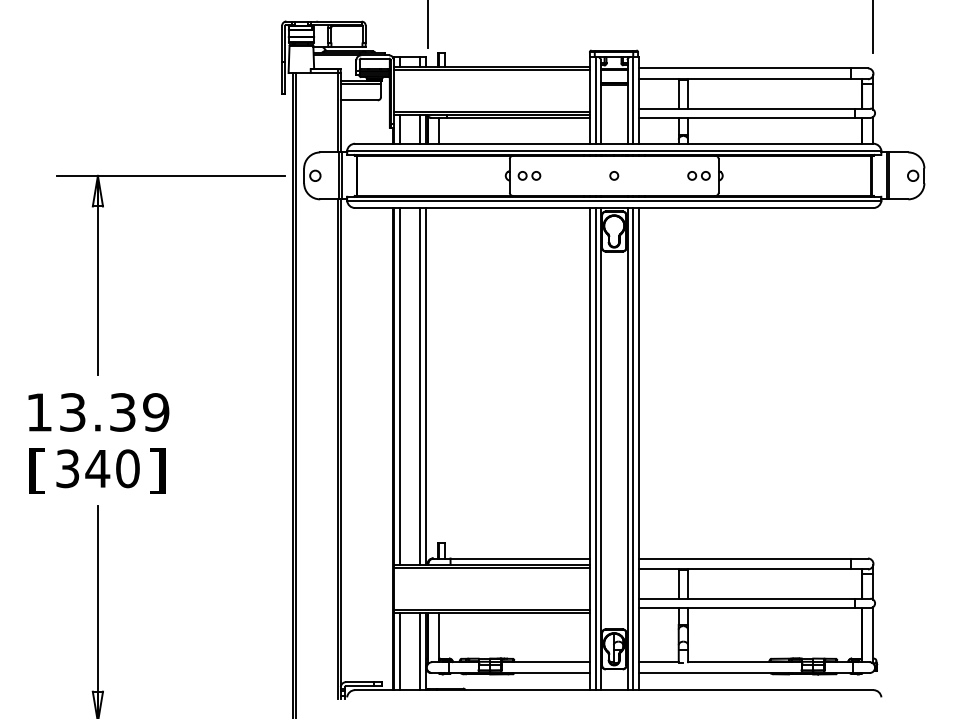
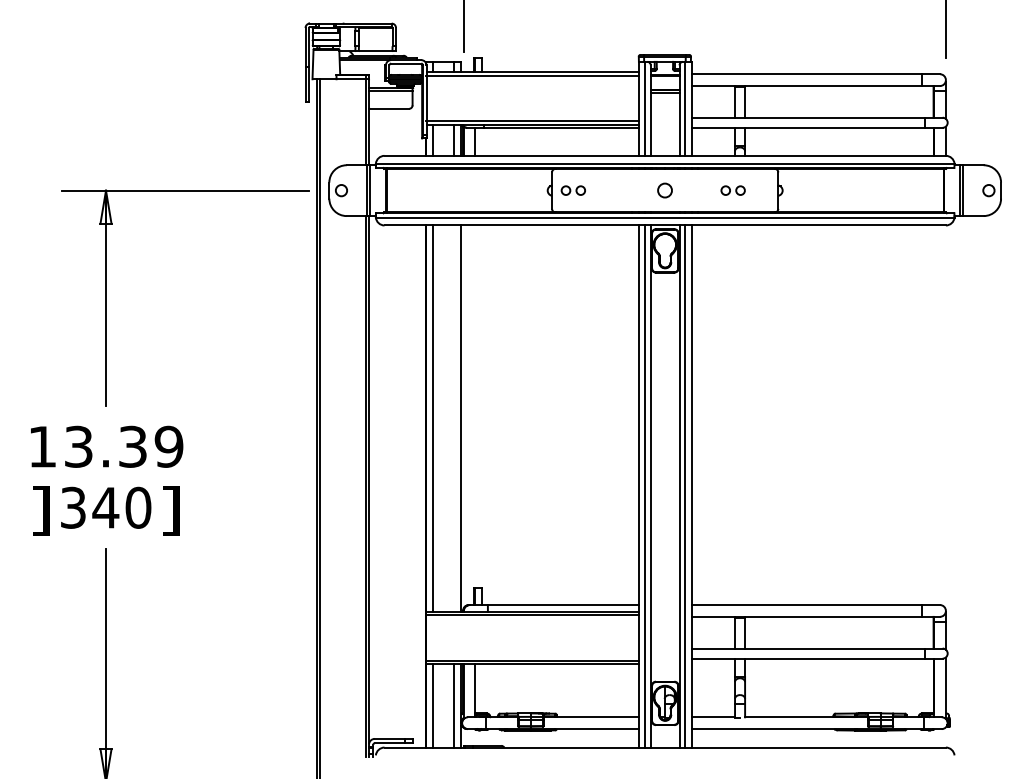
circle: (614, 175) -> (665, 190), size x1.6
part: (698, 175) -> (732, 190), moved
line: (419, 386) -> (454, 418), removed
text: (37, 470) -> (40, 509), [ -> ]

